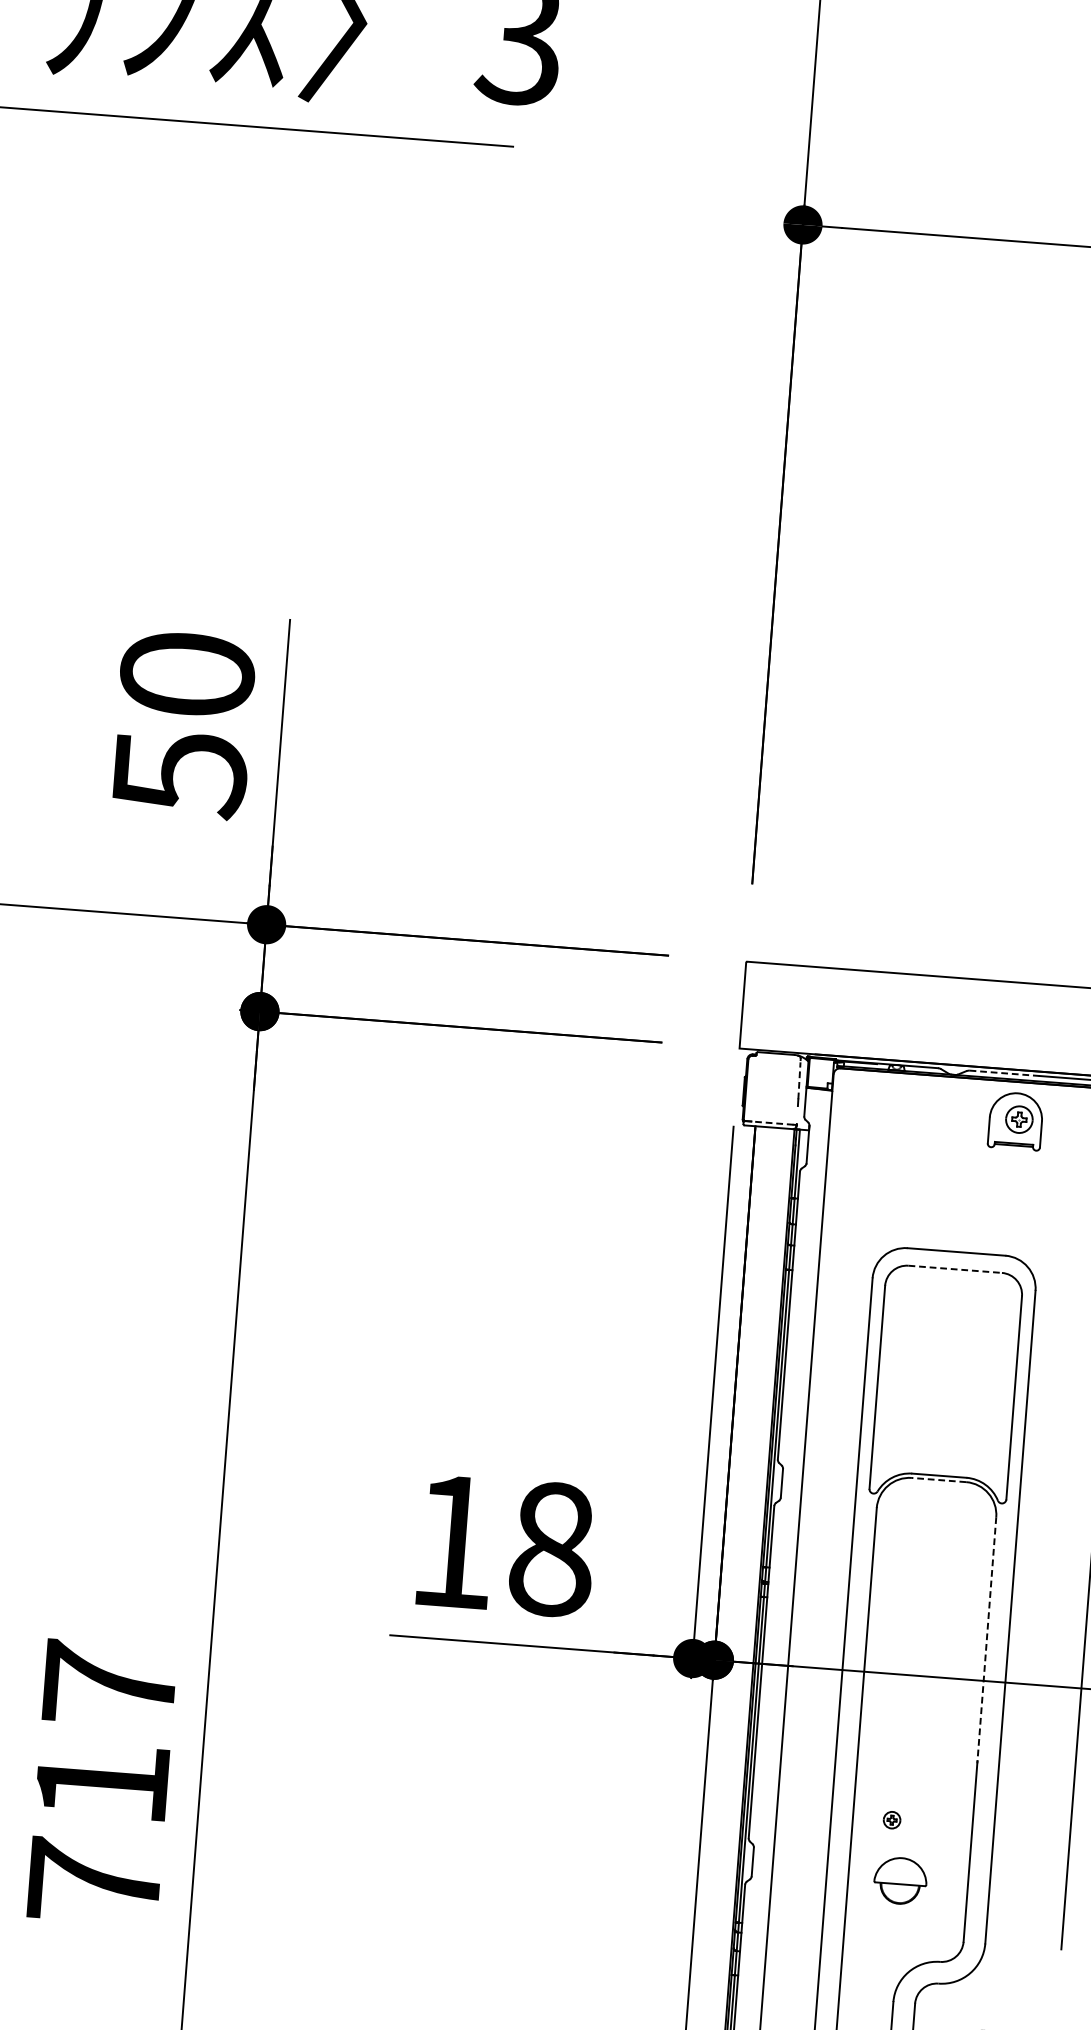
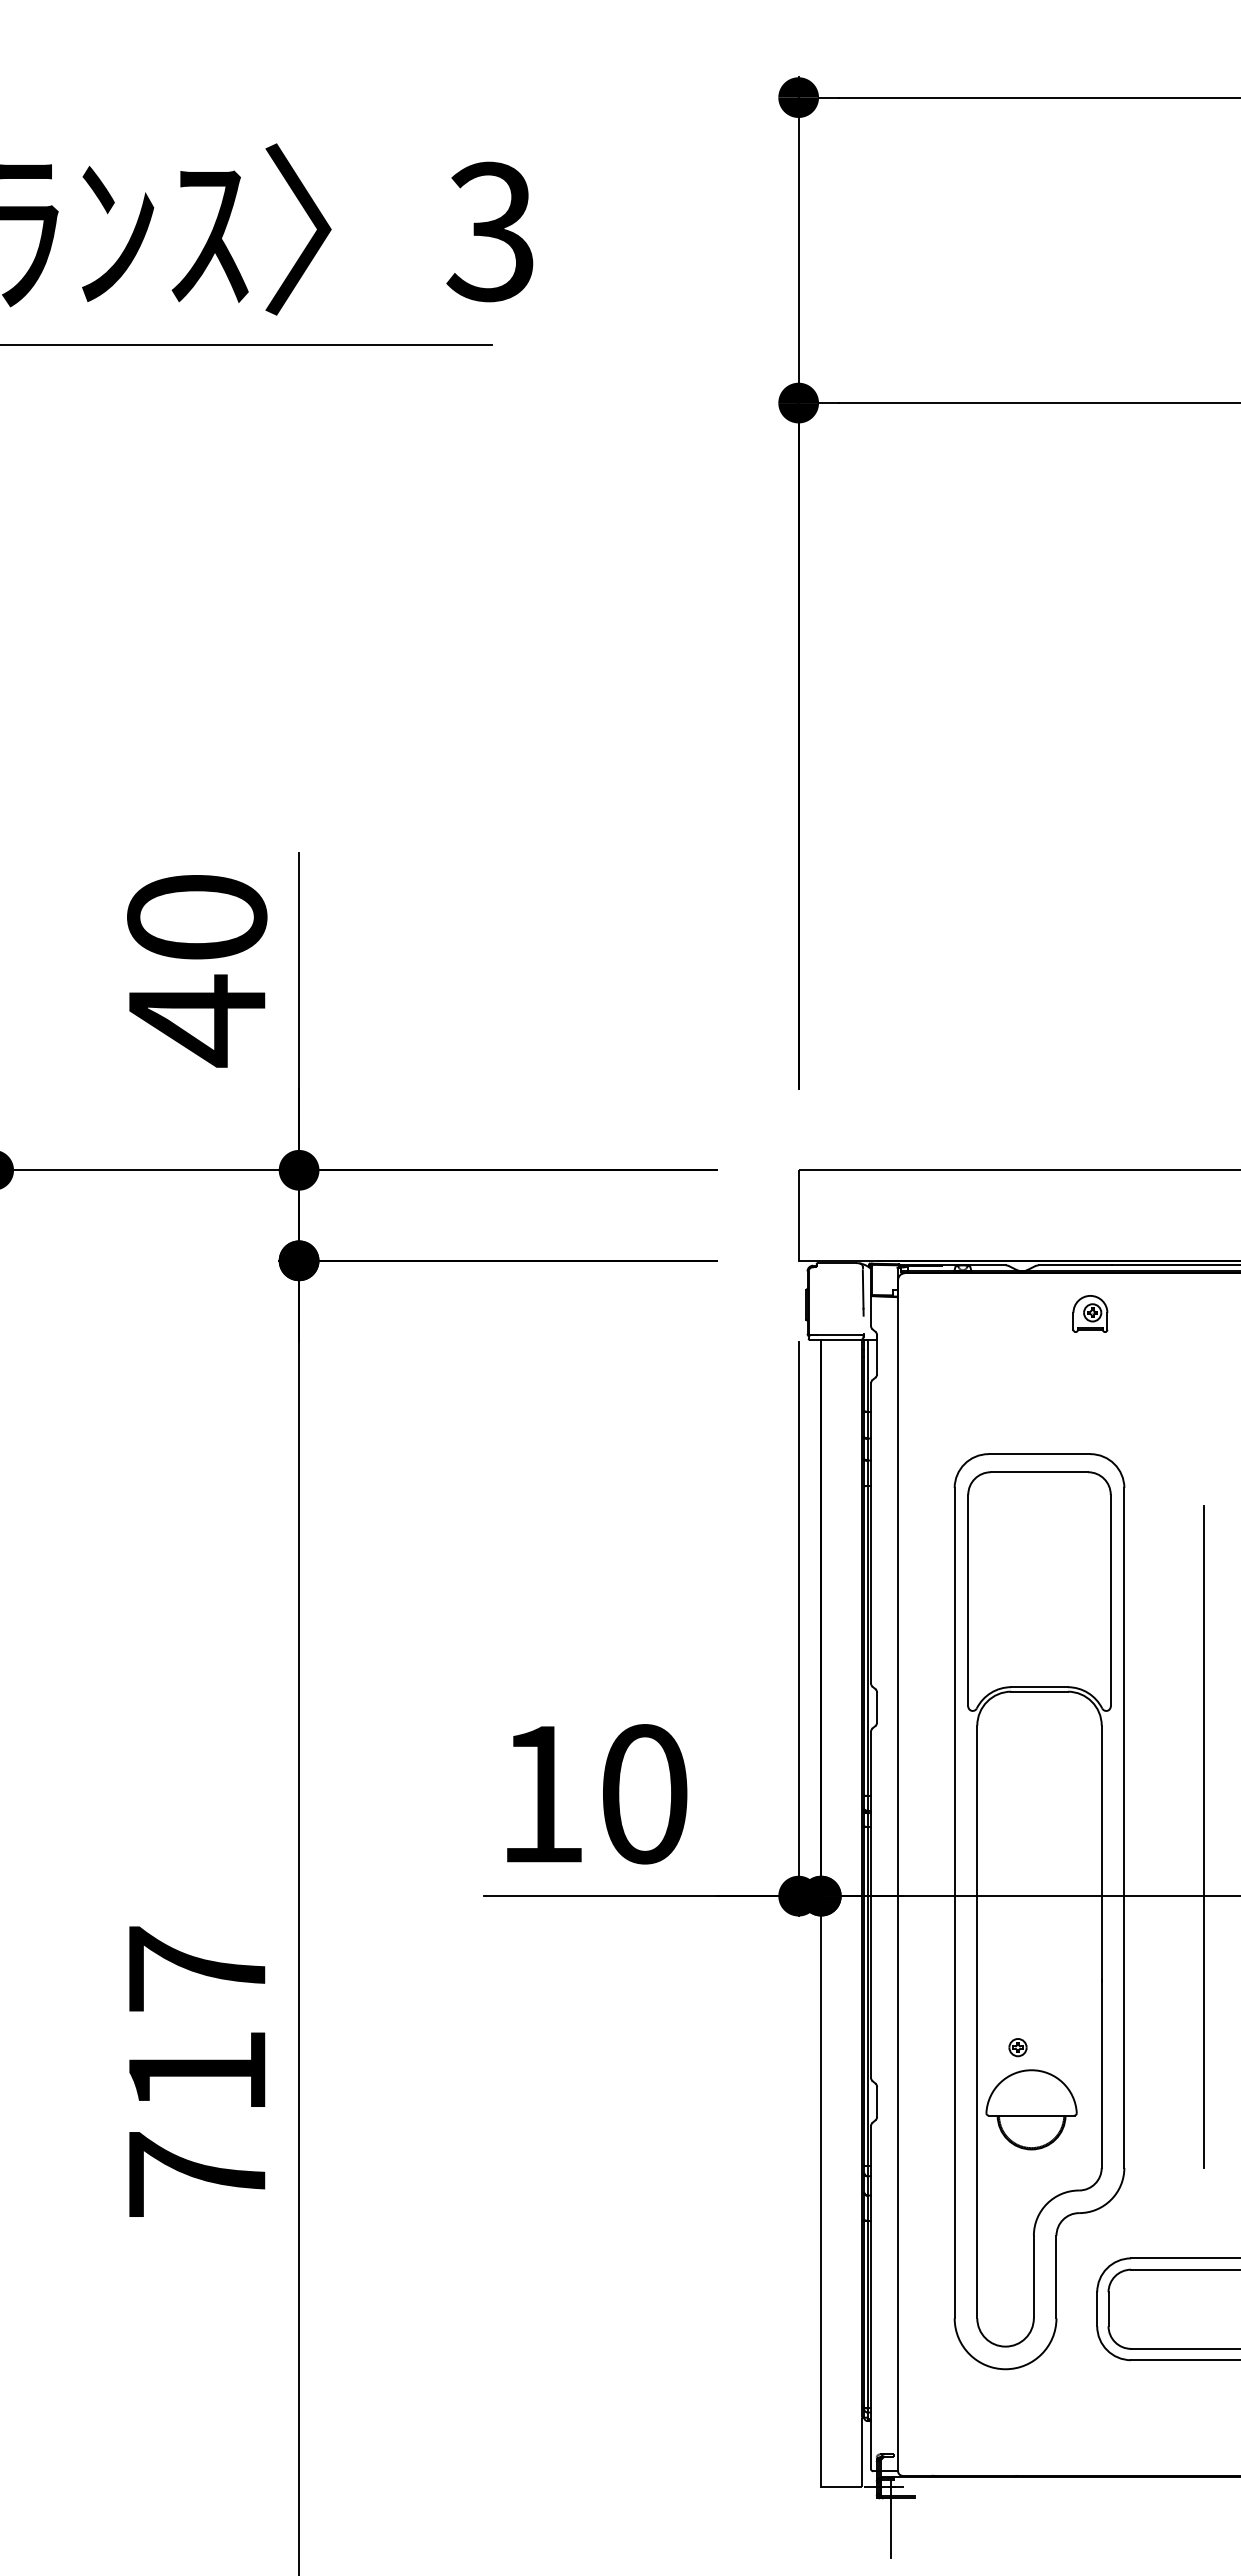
text: (181, 773) -> (198, 1020), 50 -> 40
line: (1004, 1073) -> (1074, 1265), dashed -> solid
line: (799, 1079) -> (863, 1288), dashed -> solid
part: (1015, 1120) -> (1090, 1313), size x0.62
line: (772, 1123) -> (838, 1335), dashed -> solid
line: (955, 1269) -> (1039, 1472), dashed -> solid
line: (939, 1479) -> (1039, 1691), dashed -> solid
text: (552, 1549) -> (644, 1794), 18 -> 10
line: (986, 1640) -> (1101, 1854), dashed -> solid
part: (900, 1880) -> (1031, 2109), size x1.67

